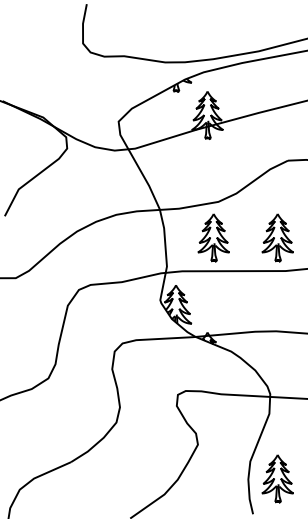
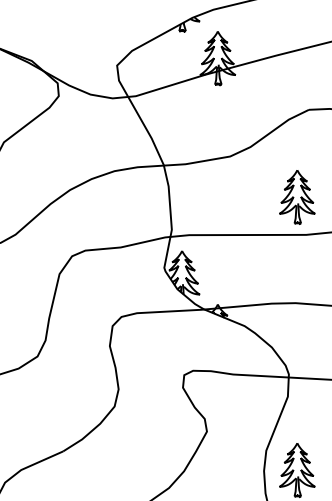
part: (213, 237) -> (224, 196), removed

